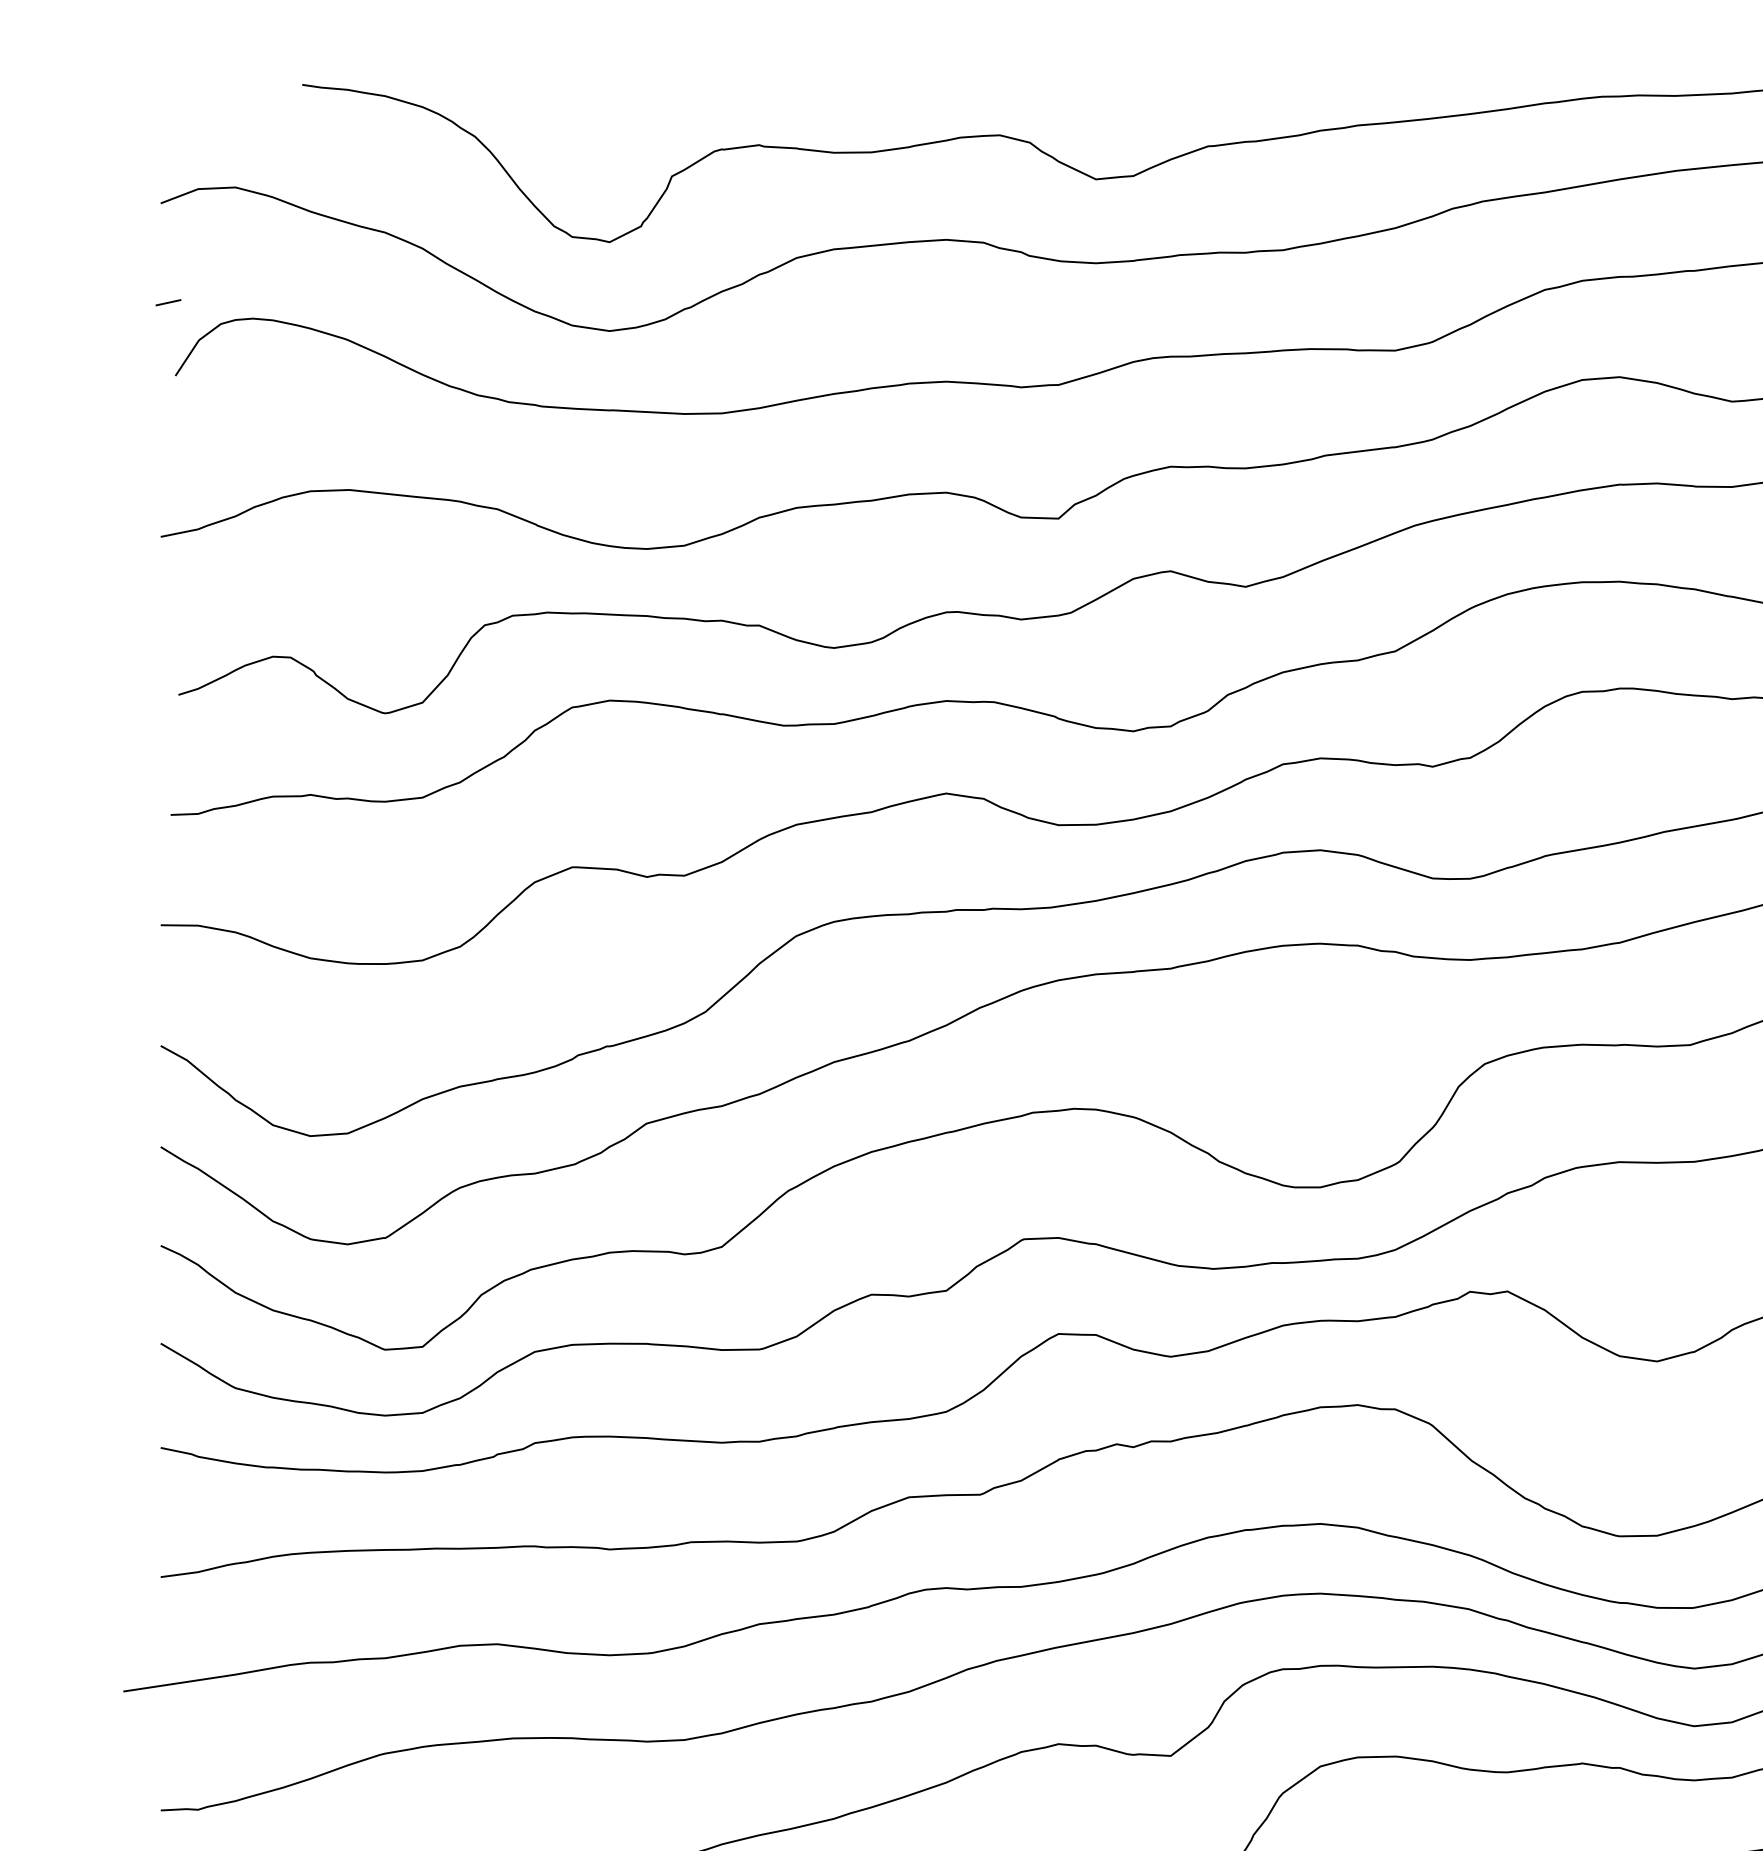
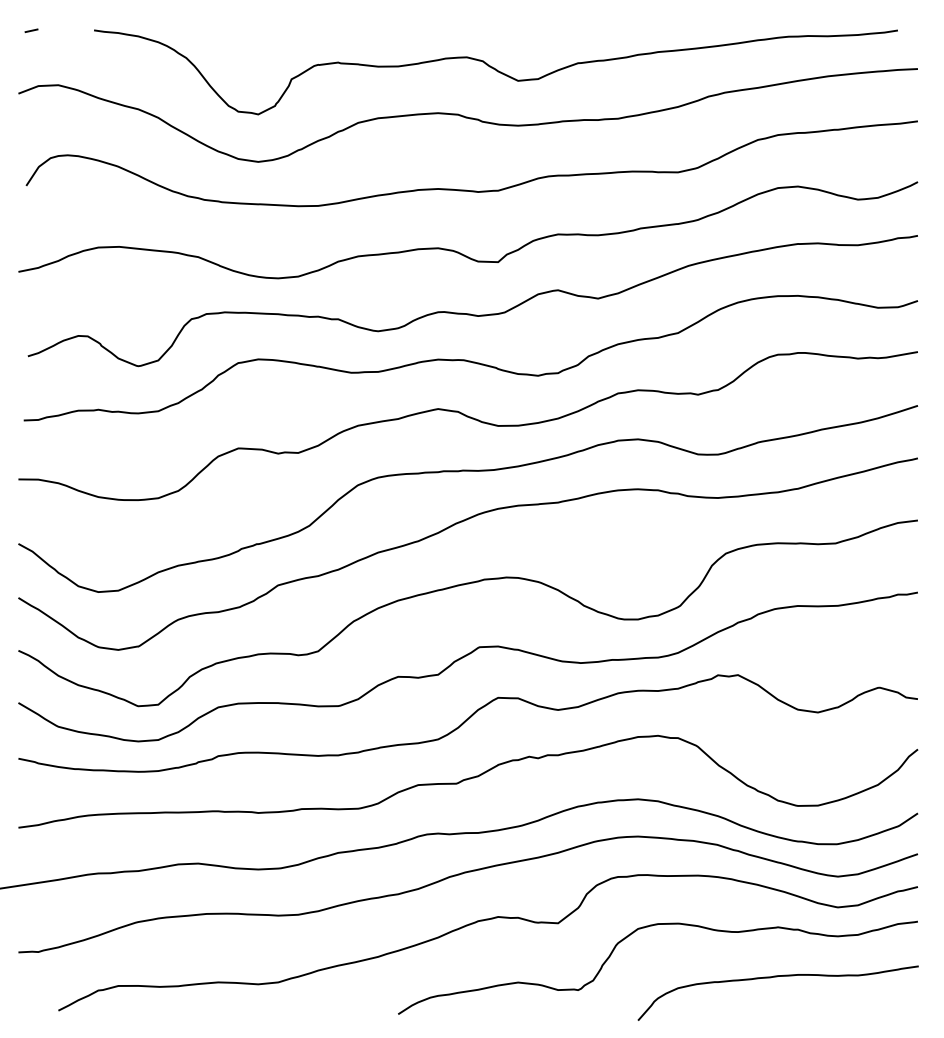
line: (168, 302) -> (31, 30), moved

